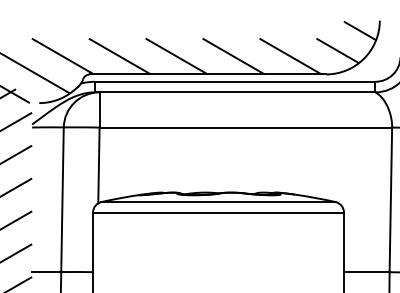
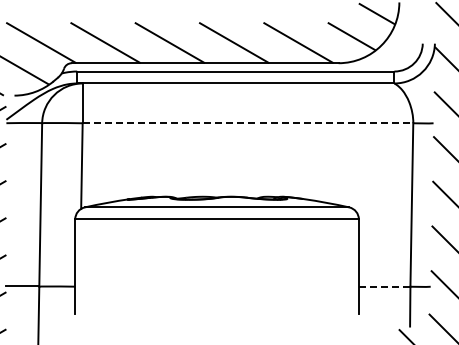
line: (246, 127) -> (248, 123), solid -> dashed
line: (366, 272) -> (384, 286), solid -> dashed

